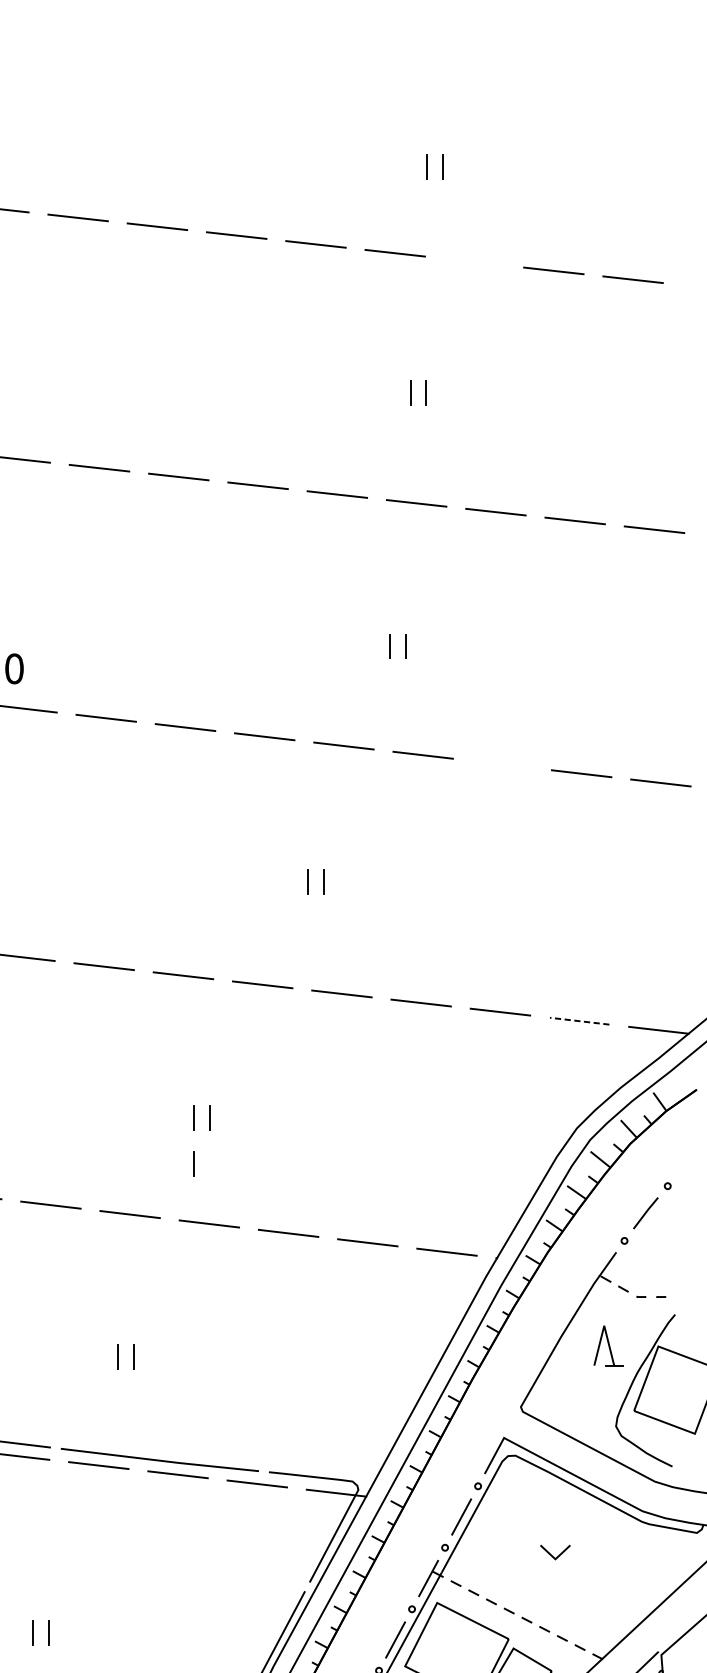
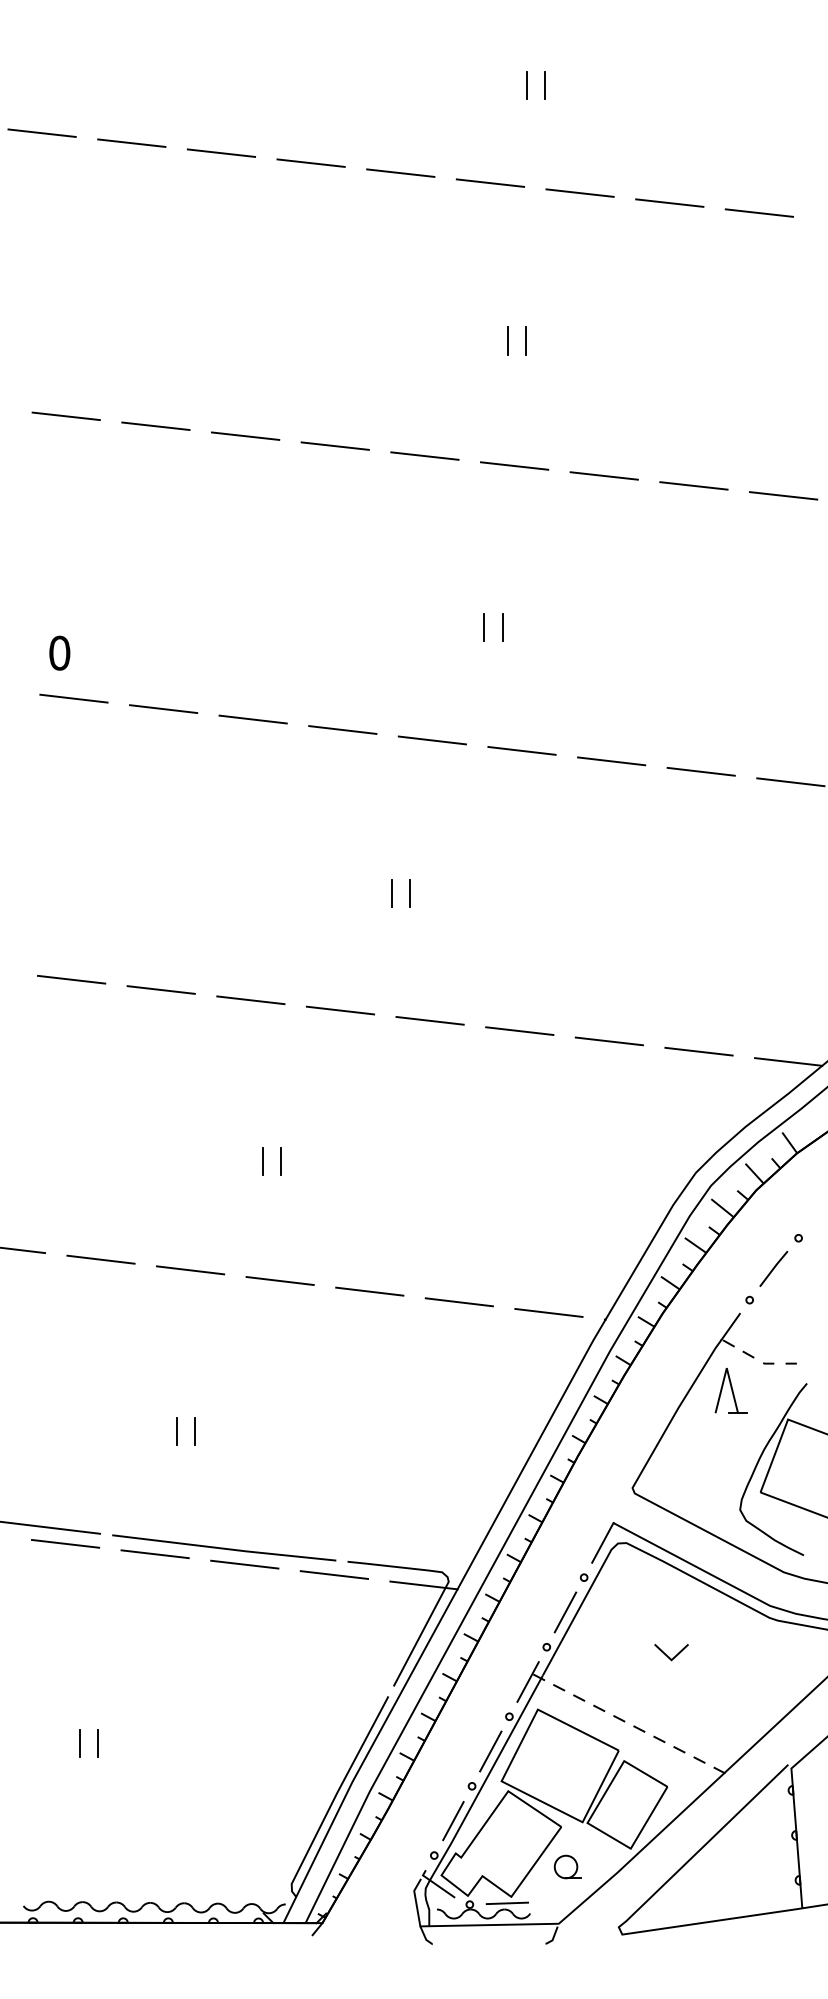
line: (474, 261) -> (579, 192), added
line: (502, 764) -> (611, 761), added
line: (580, 1021) -> (699, 1051), dashed -> solid
line: (193, 1164) -> (262, 1213), removed
part: (607, 1345) -> (730, 1390), moved

